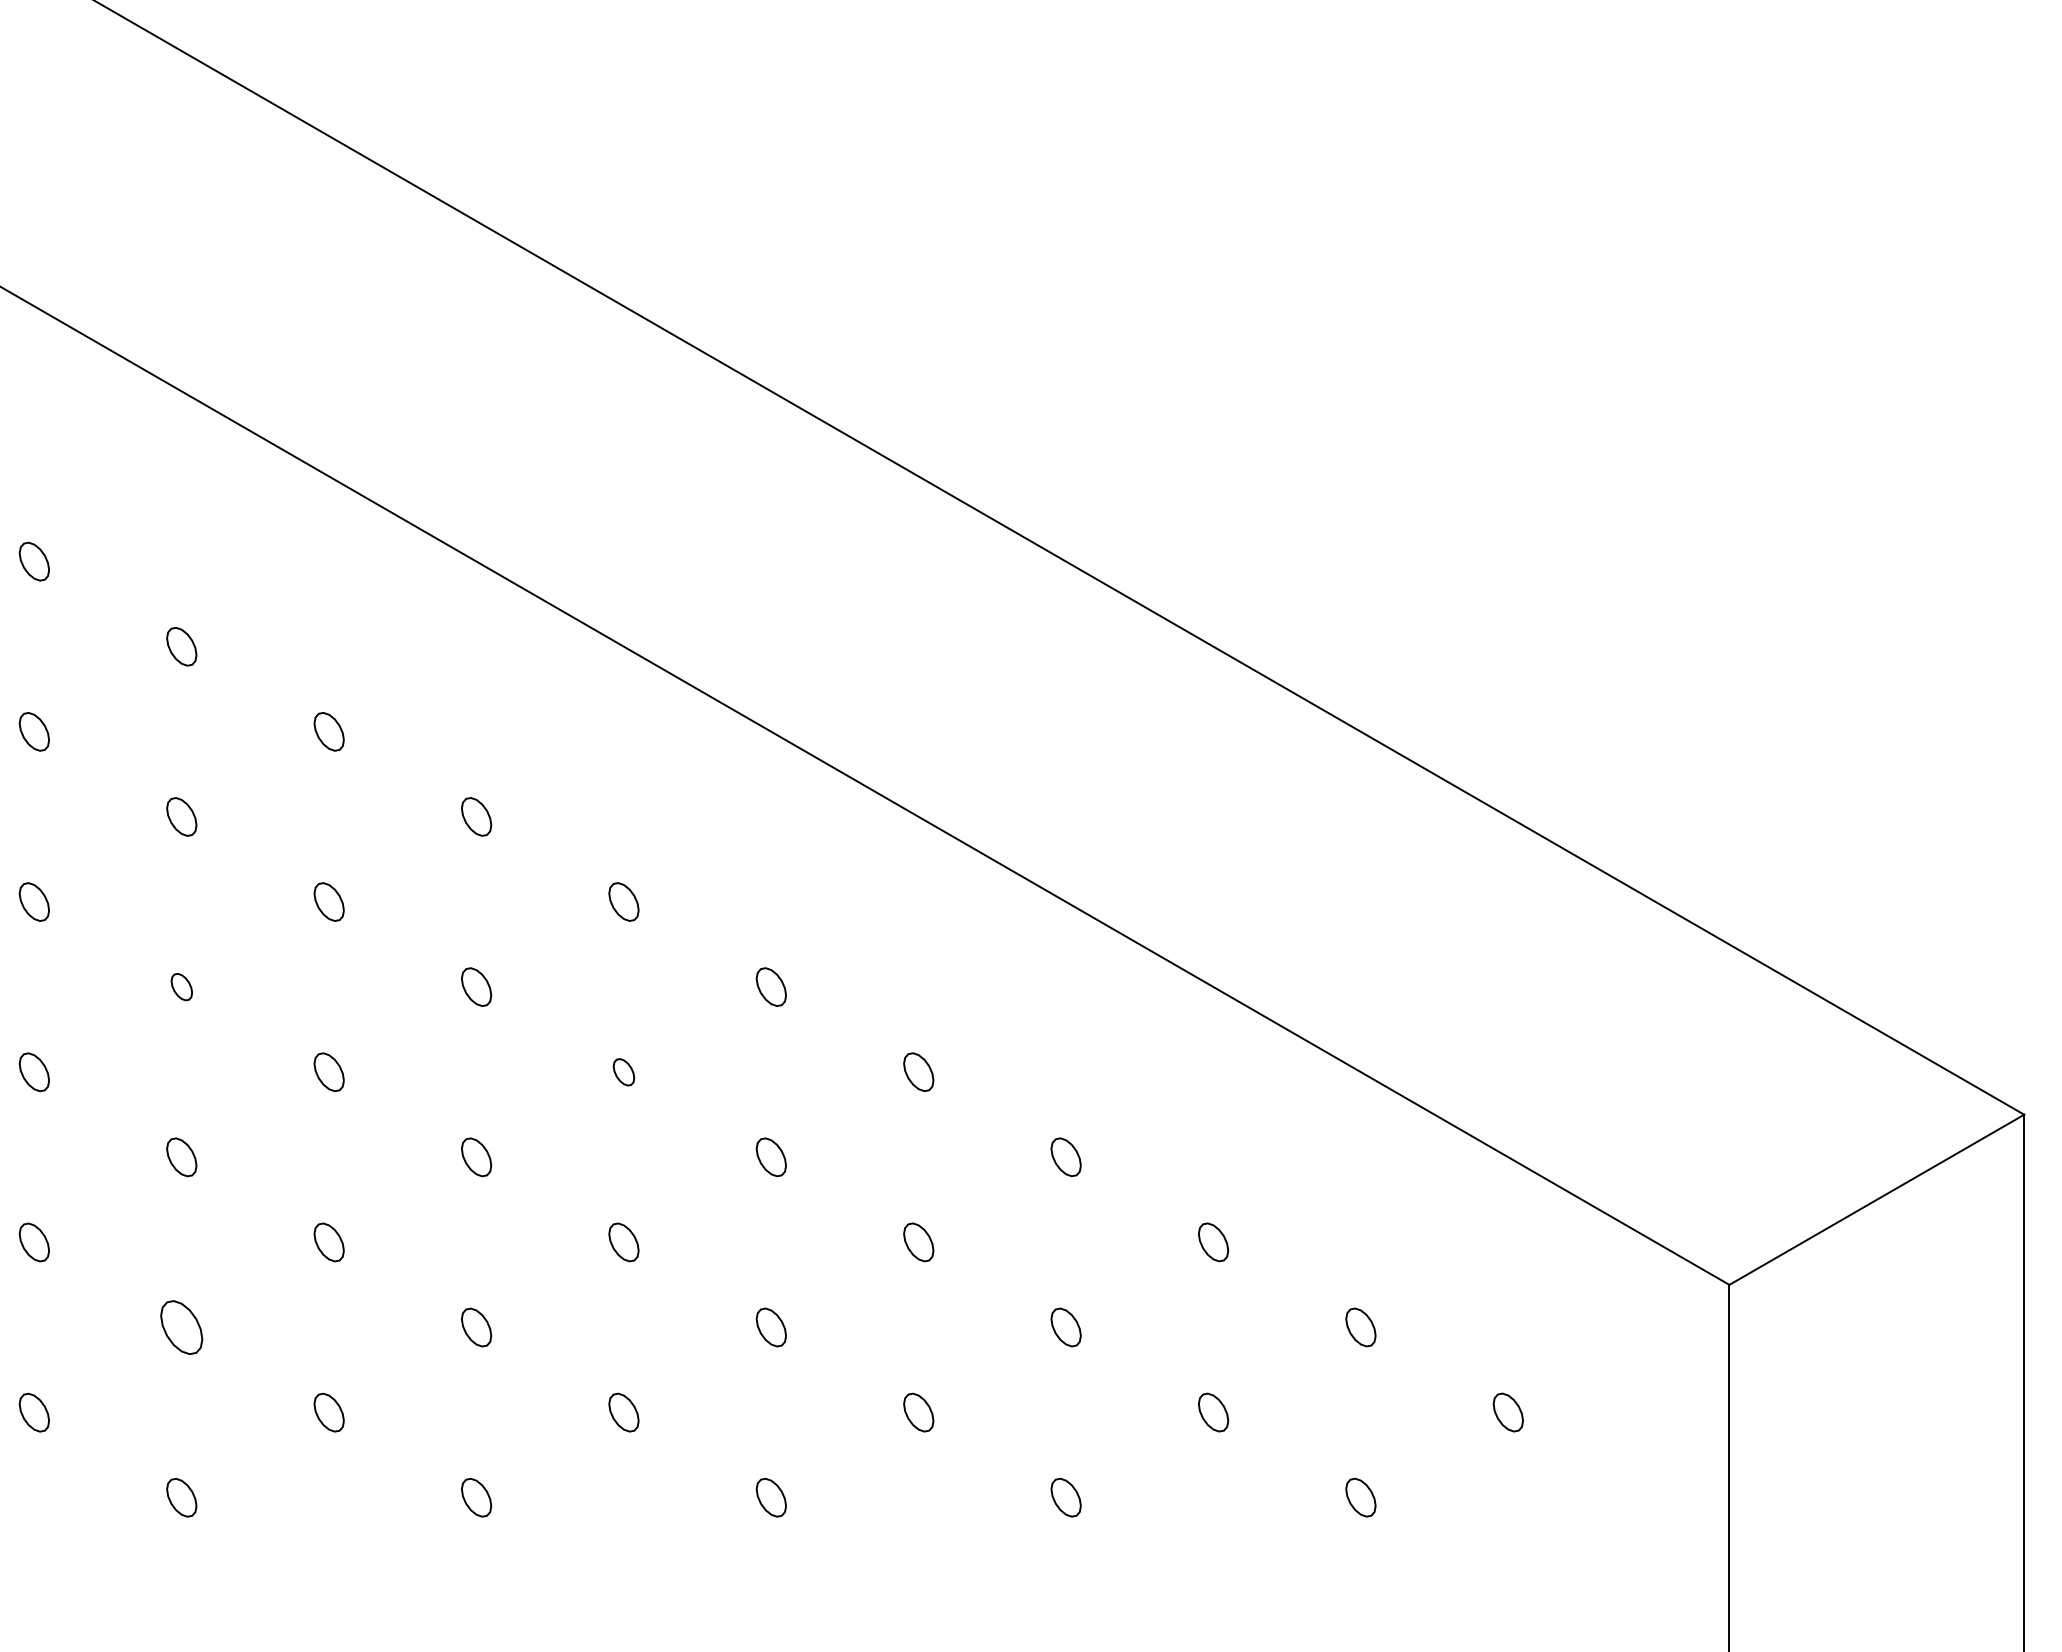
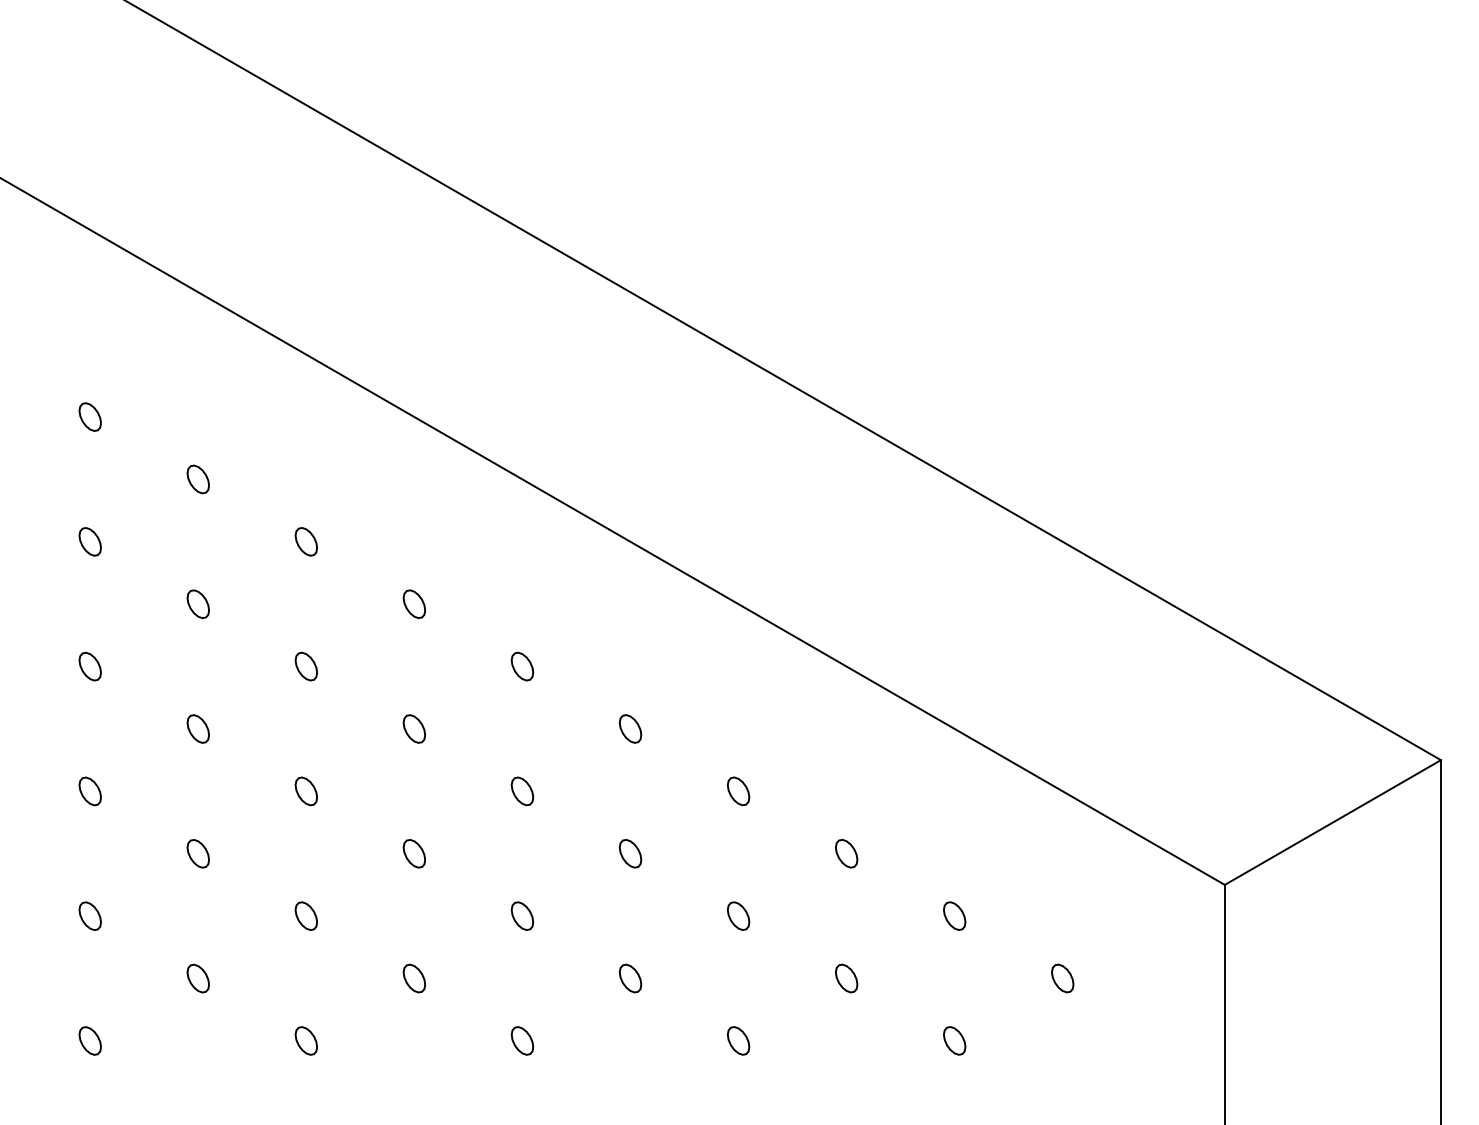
part: (181, 986) -> (90, 666), size x1.43
part: (623, 1072) -> (414, 729), size x1.43
part: (181, 1327) -> (90, 916), size x0.71

